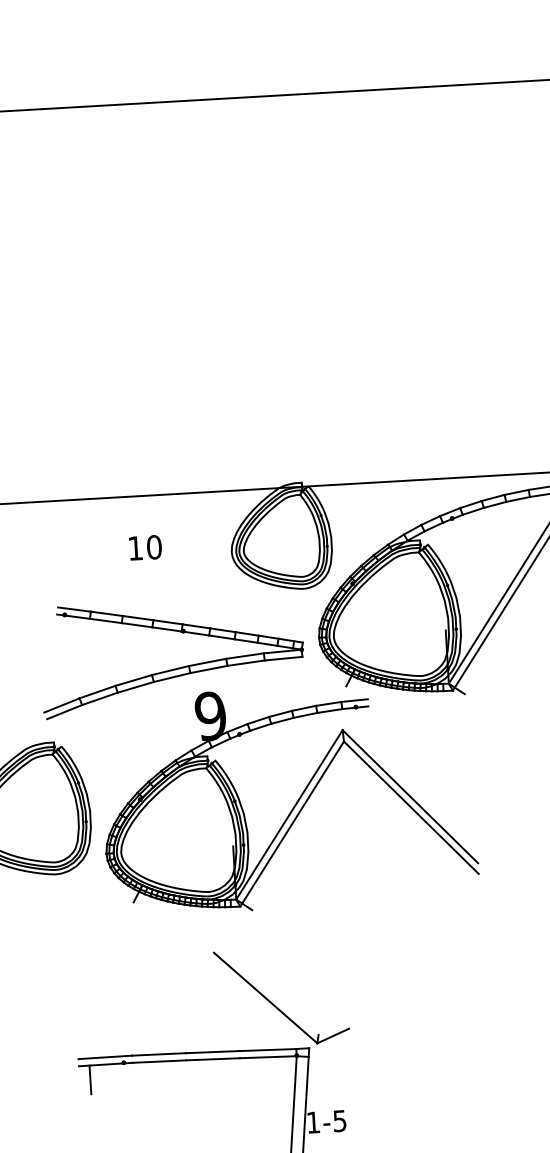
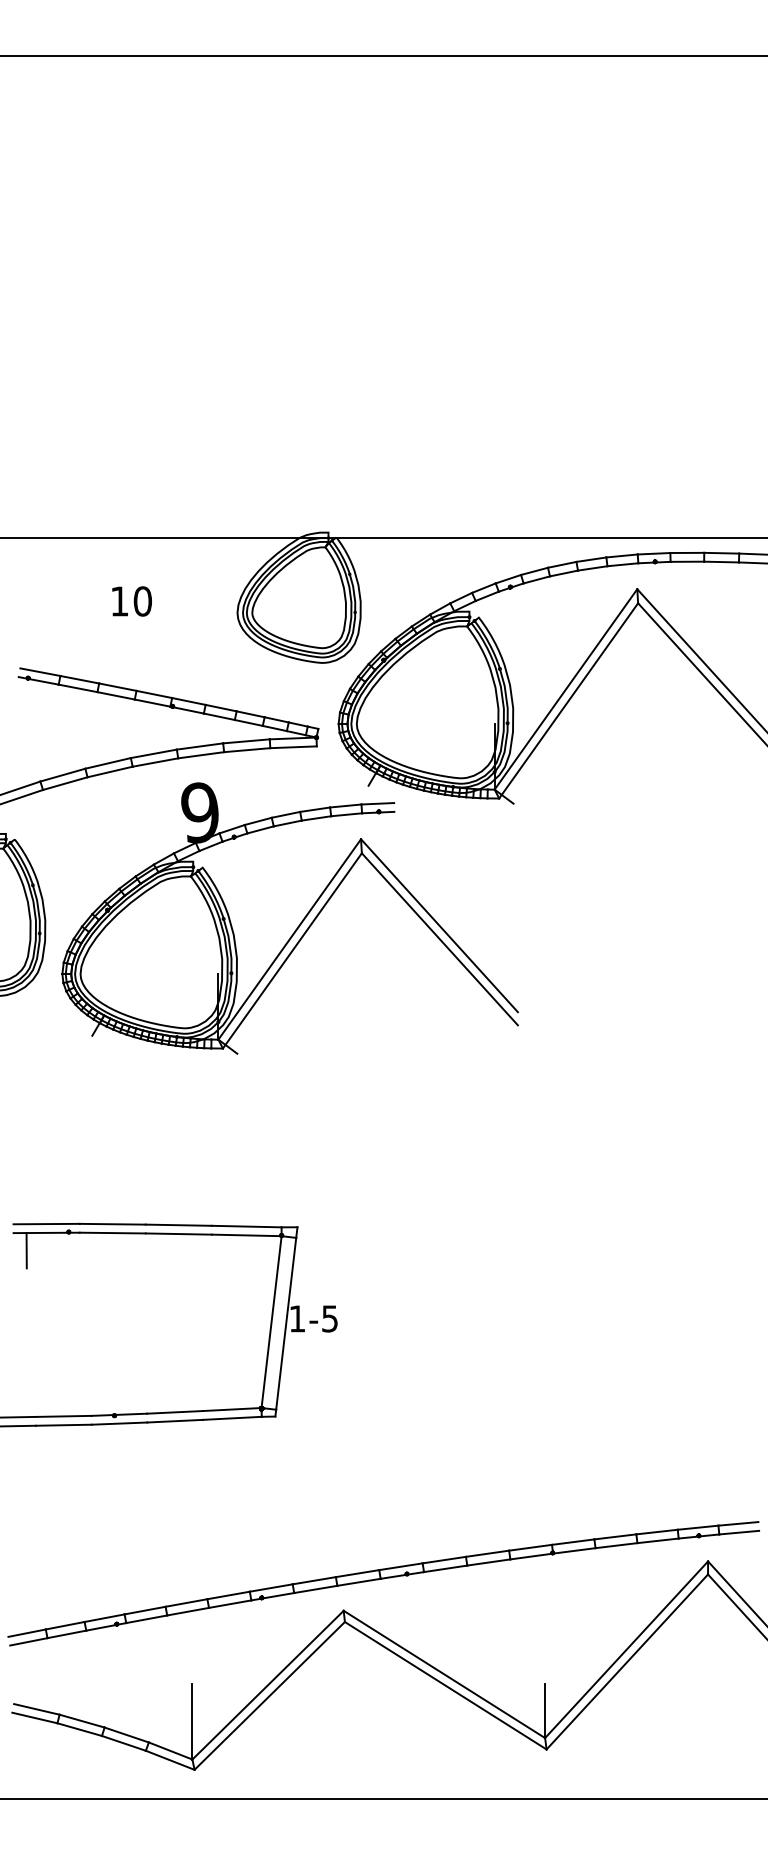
part: (274, 1004) -> (258, 1171), removed

